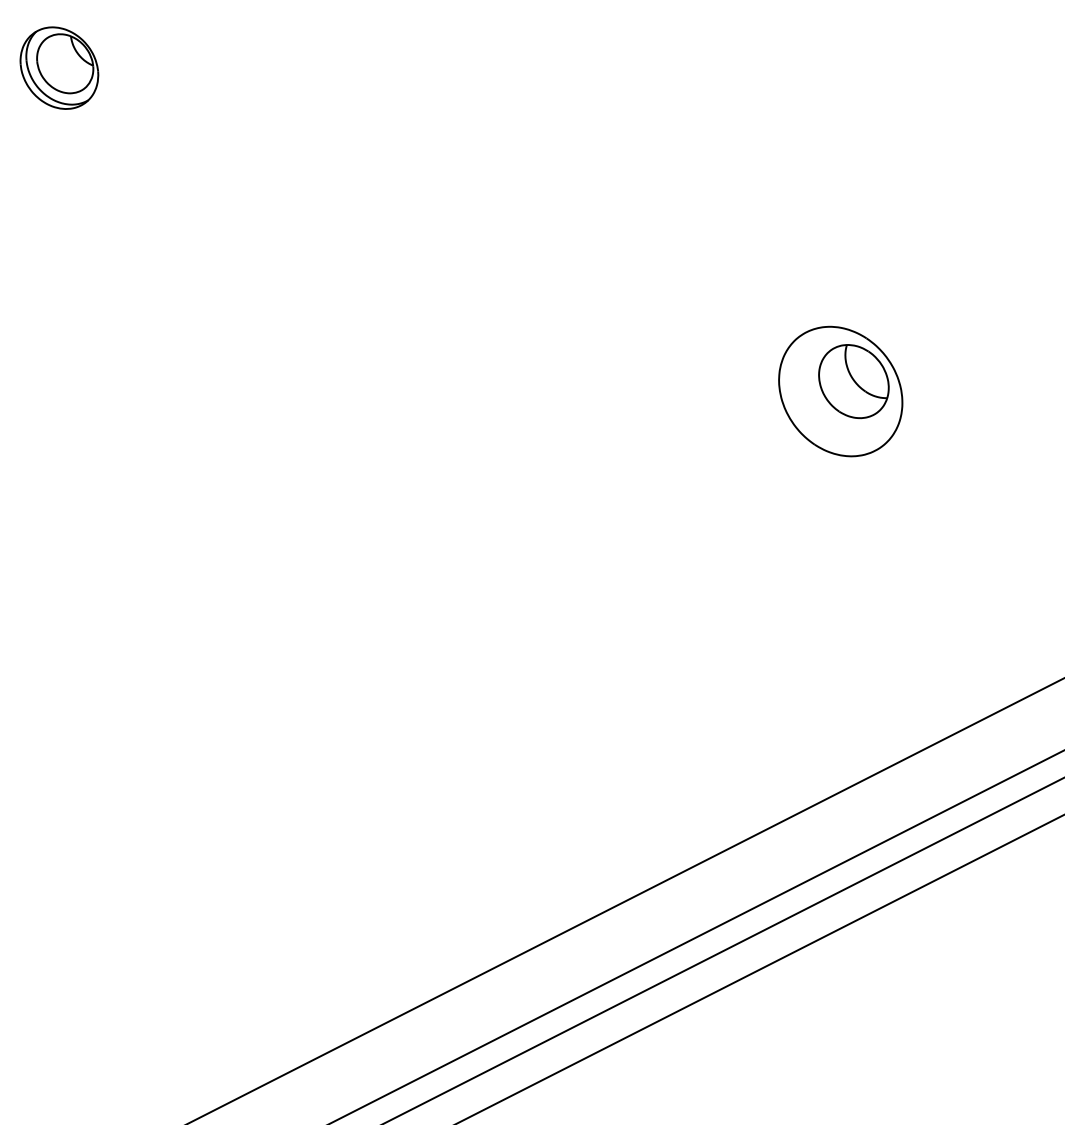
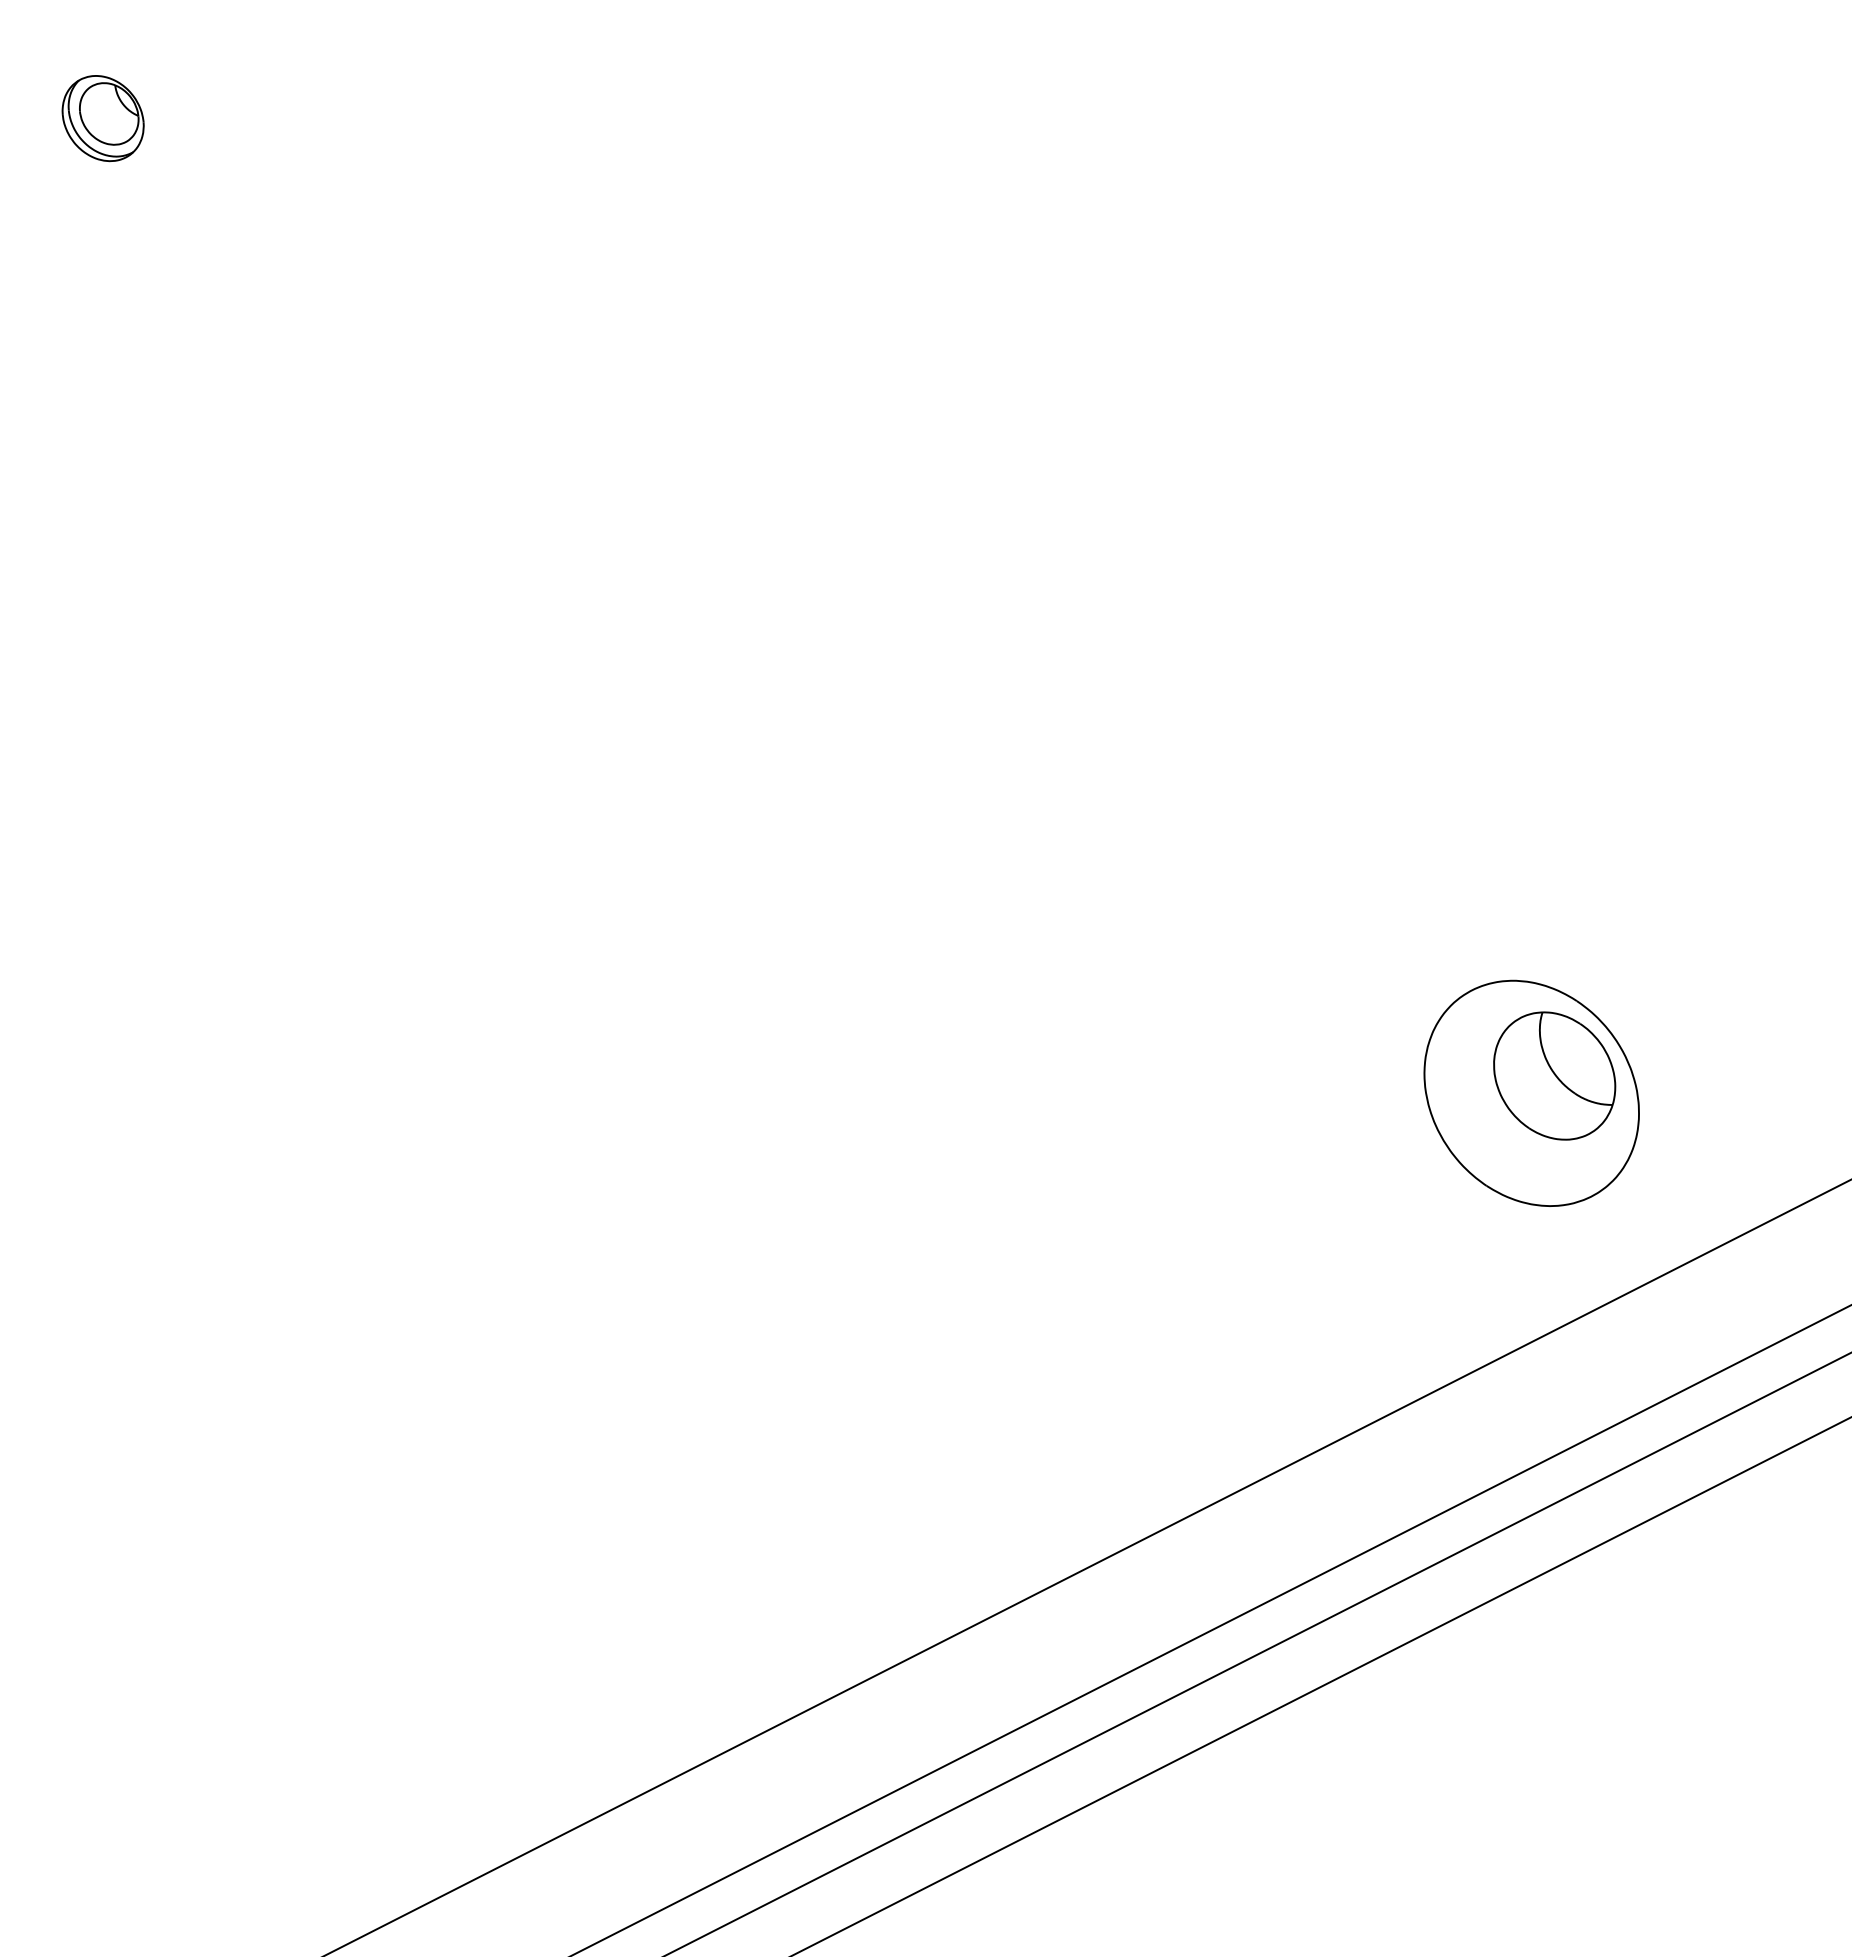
part: (59, 67) -> (103, 117), size x0.6
part: (840, 391) -> (1531, 1093), moved

